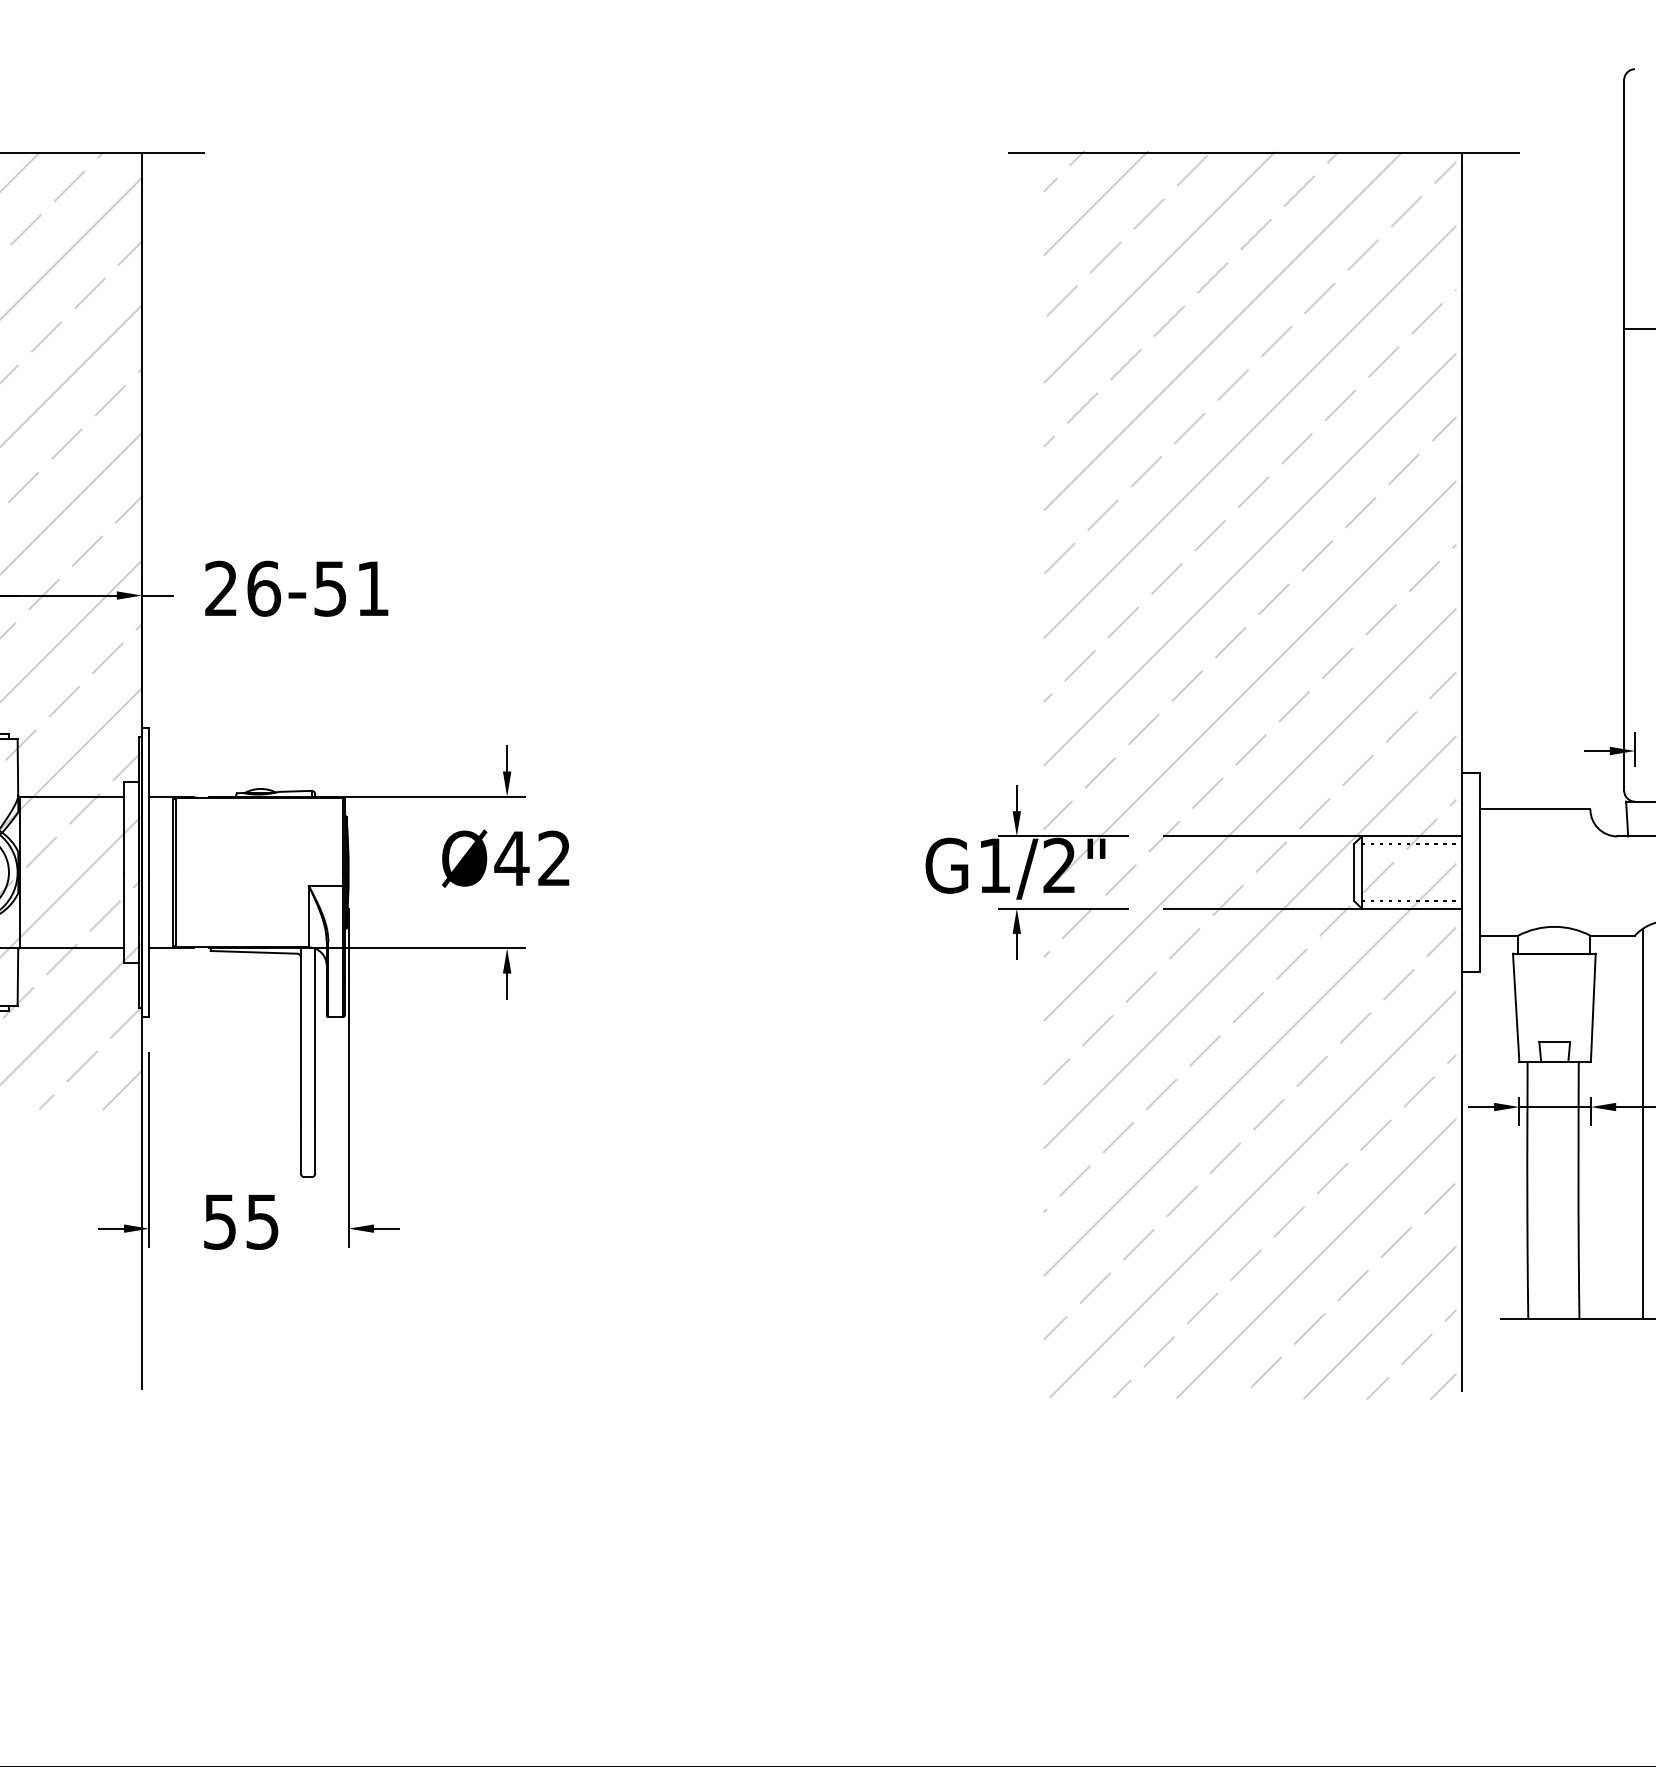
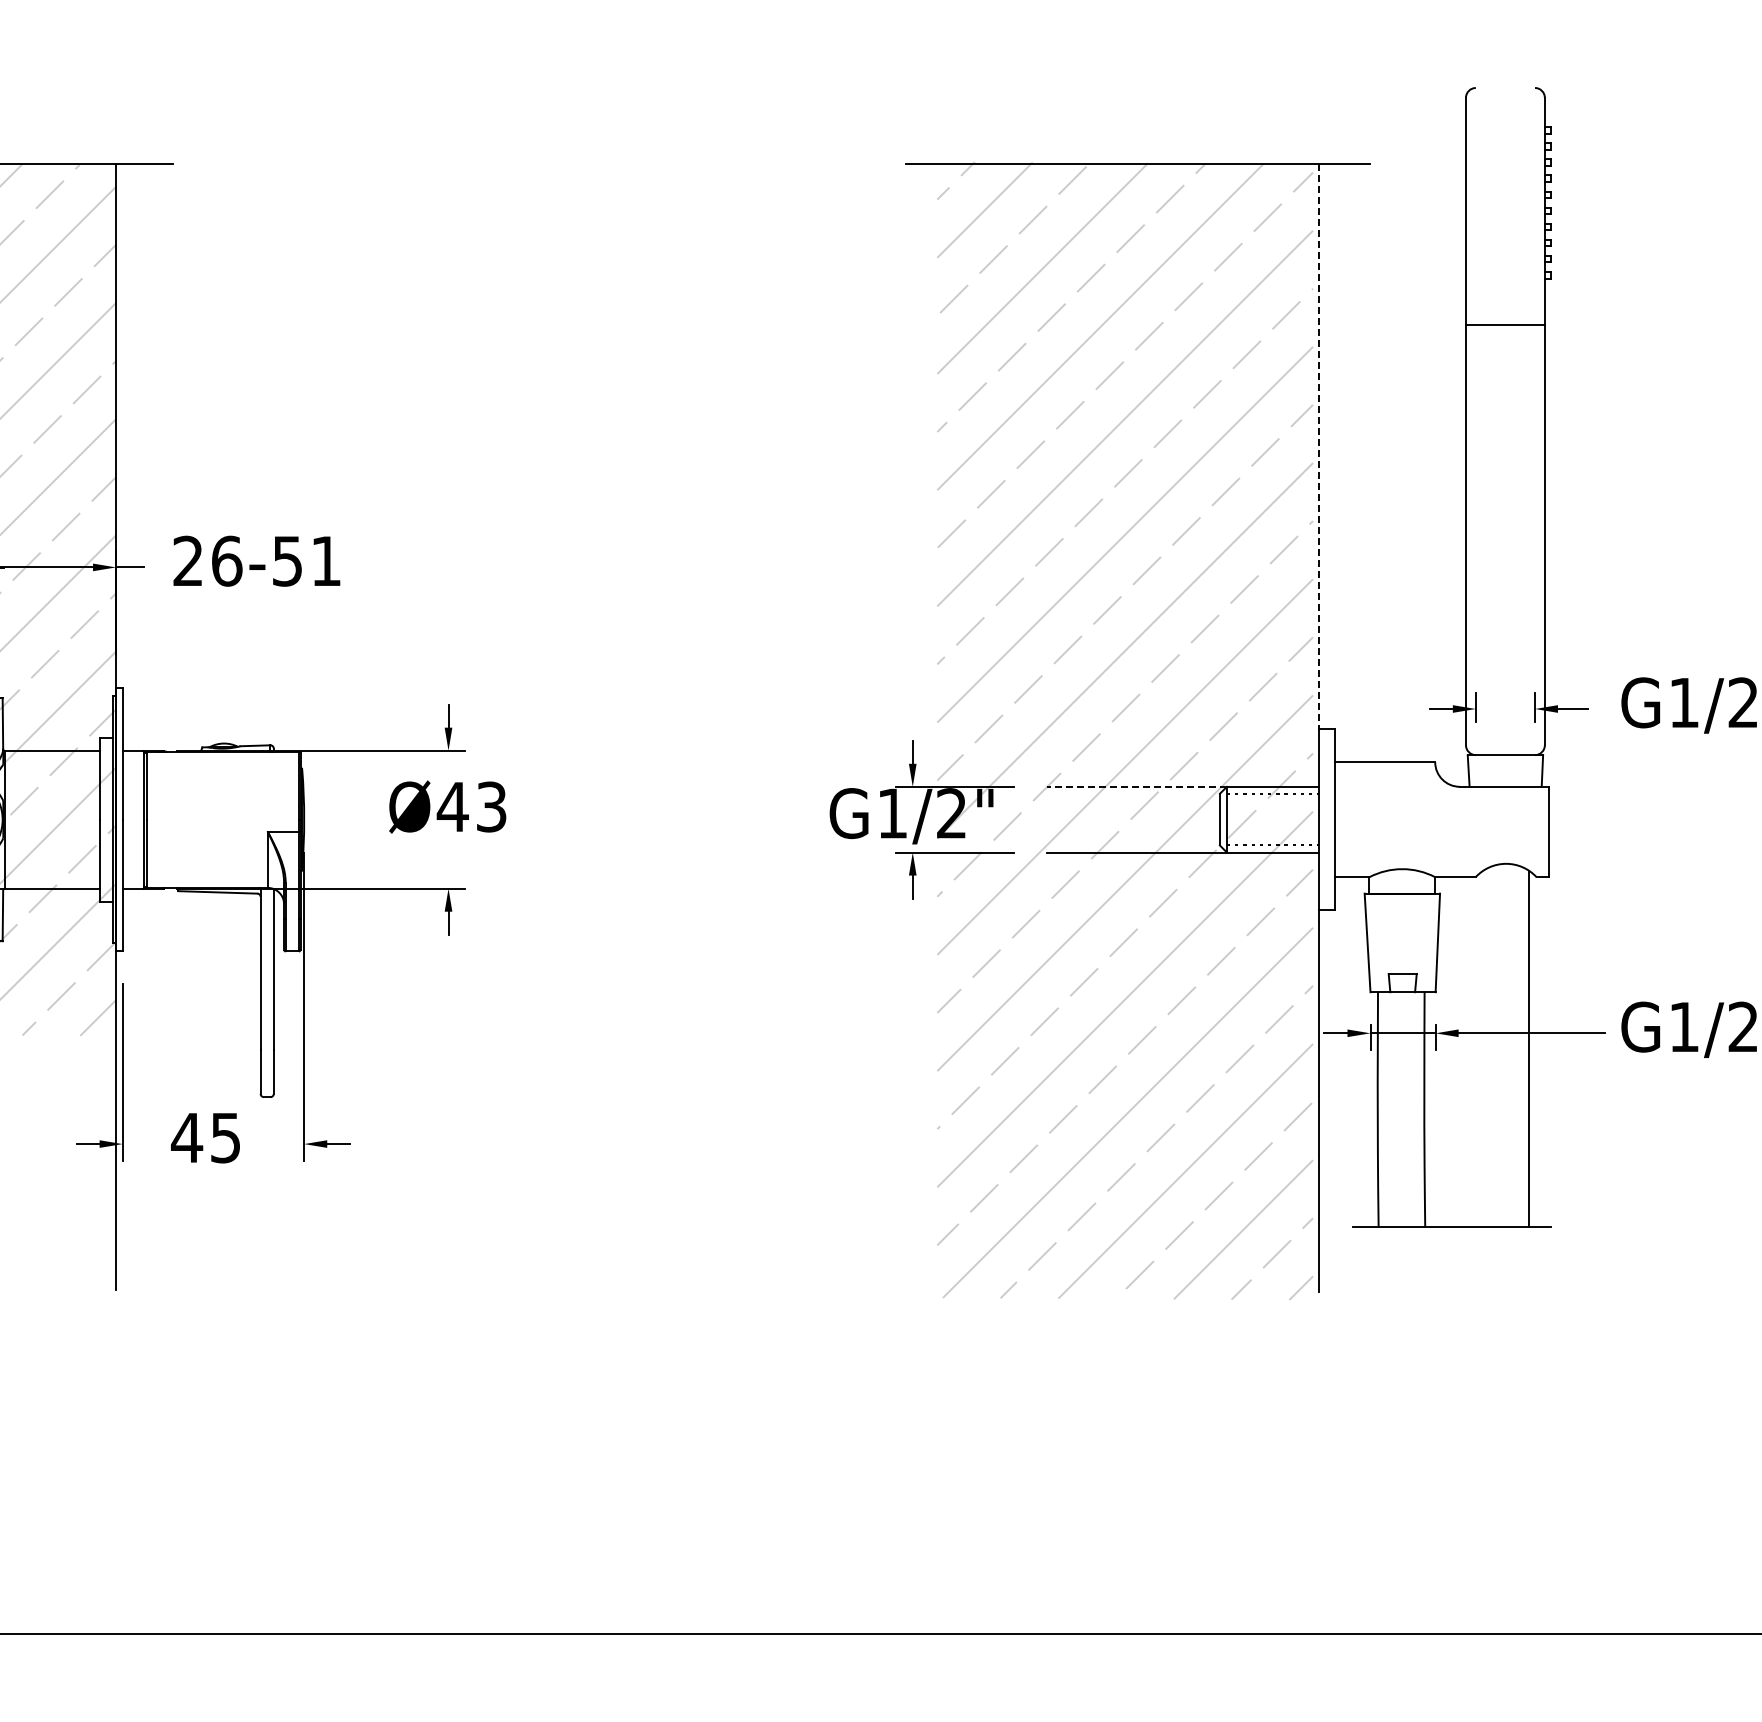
line: (1462, 462) -> (1318, 446), solid -> dashed
line: (1263, 836) -> (1137, 786), solid -> dashed
text: (554, 858) -> (491, 806), Ø42 -> Ø43
line: (1642, 1123) -> (1482, 1048), removed
text: (219, 1222) -> (186, 1138), 55 -> 45

